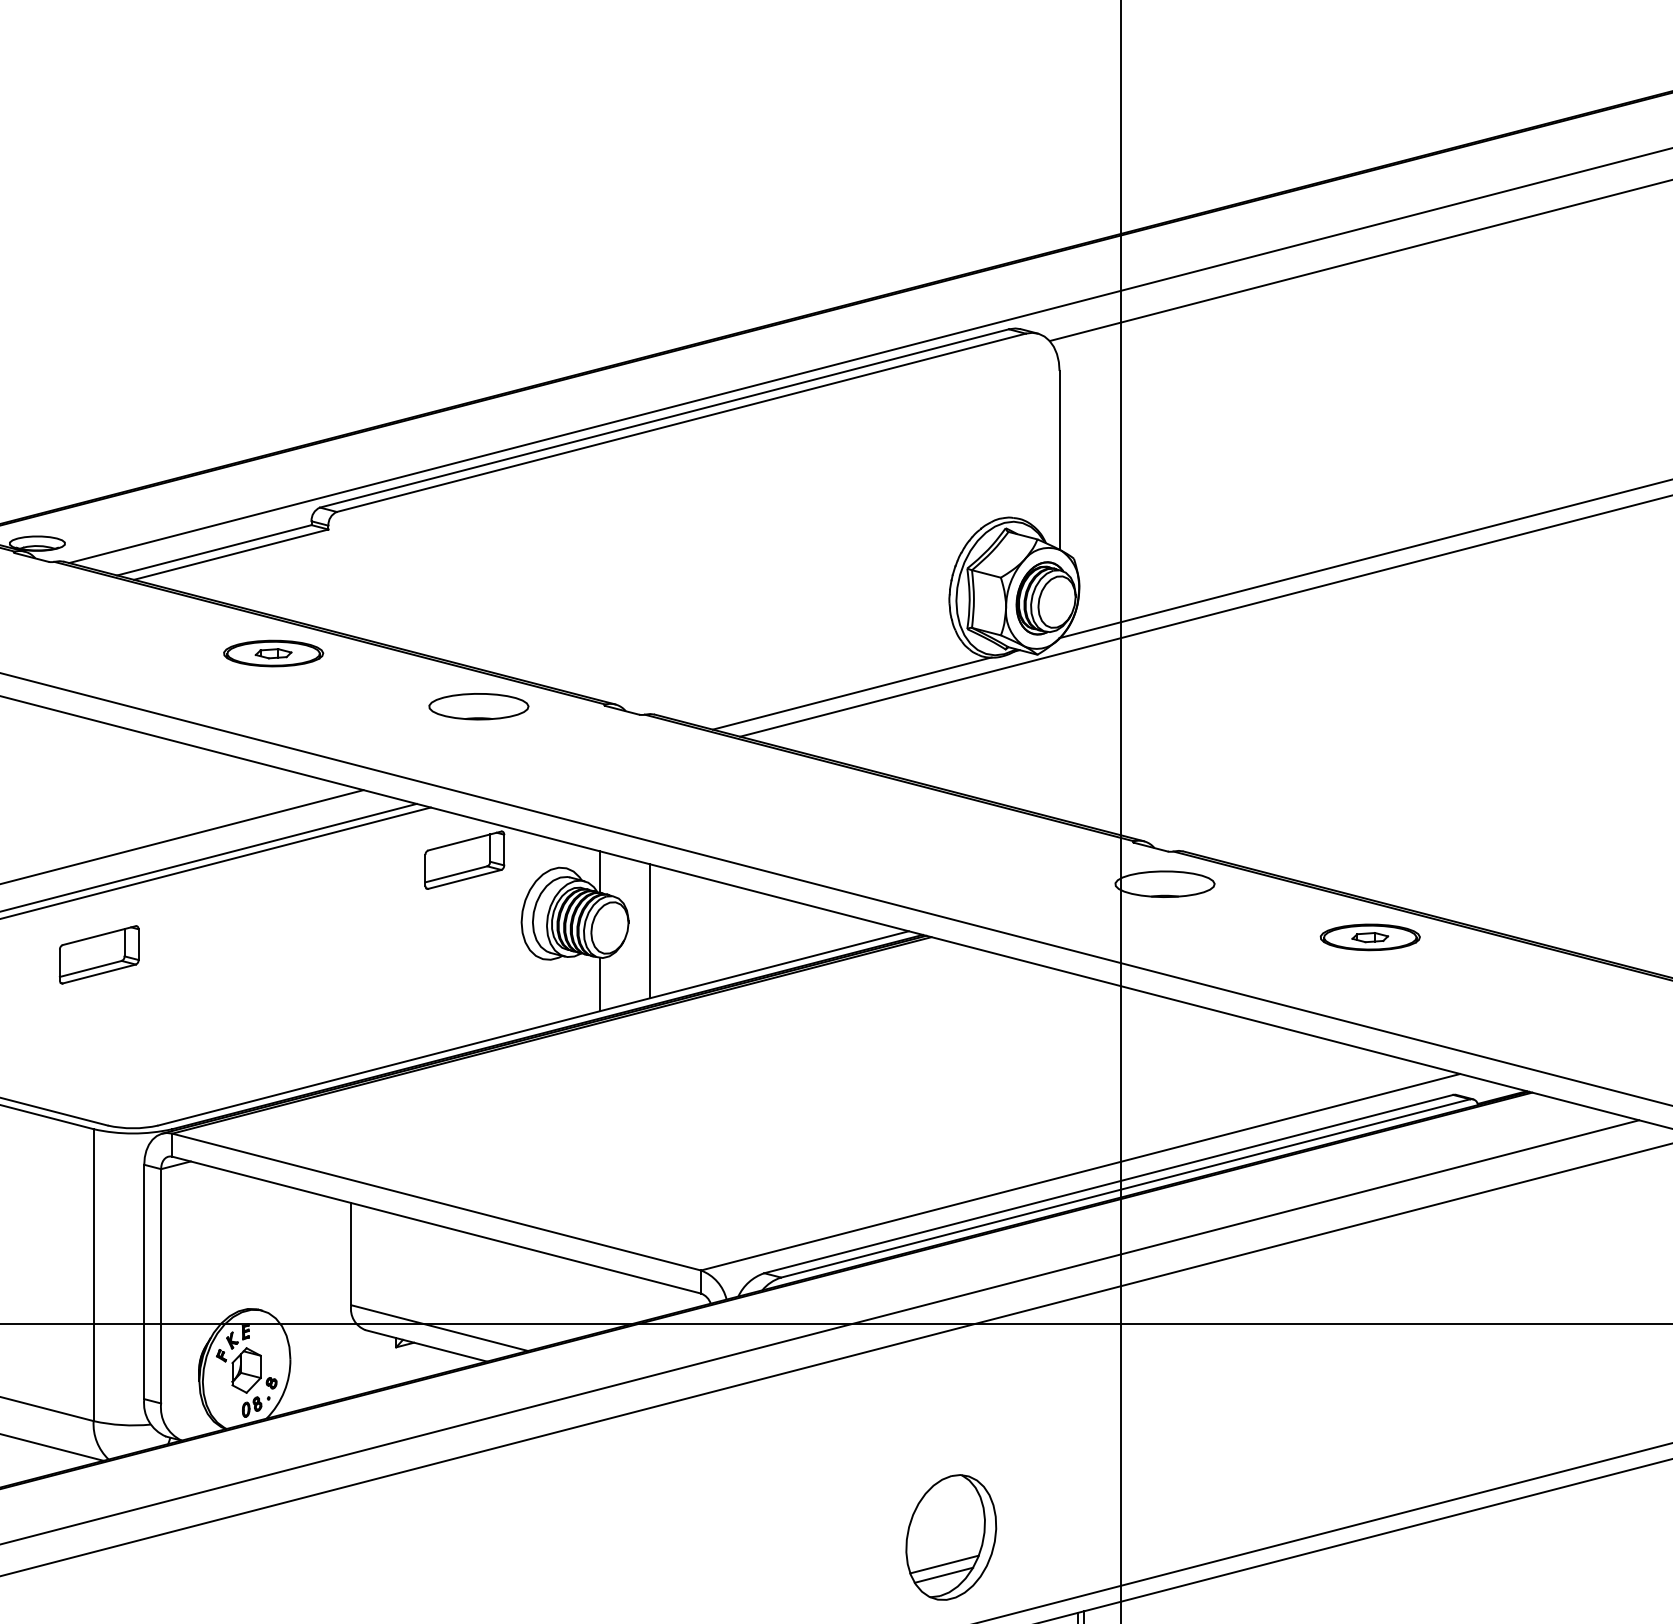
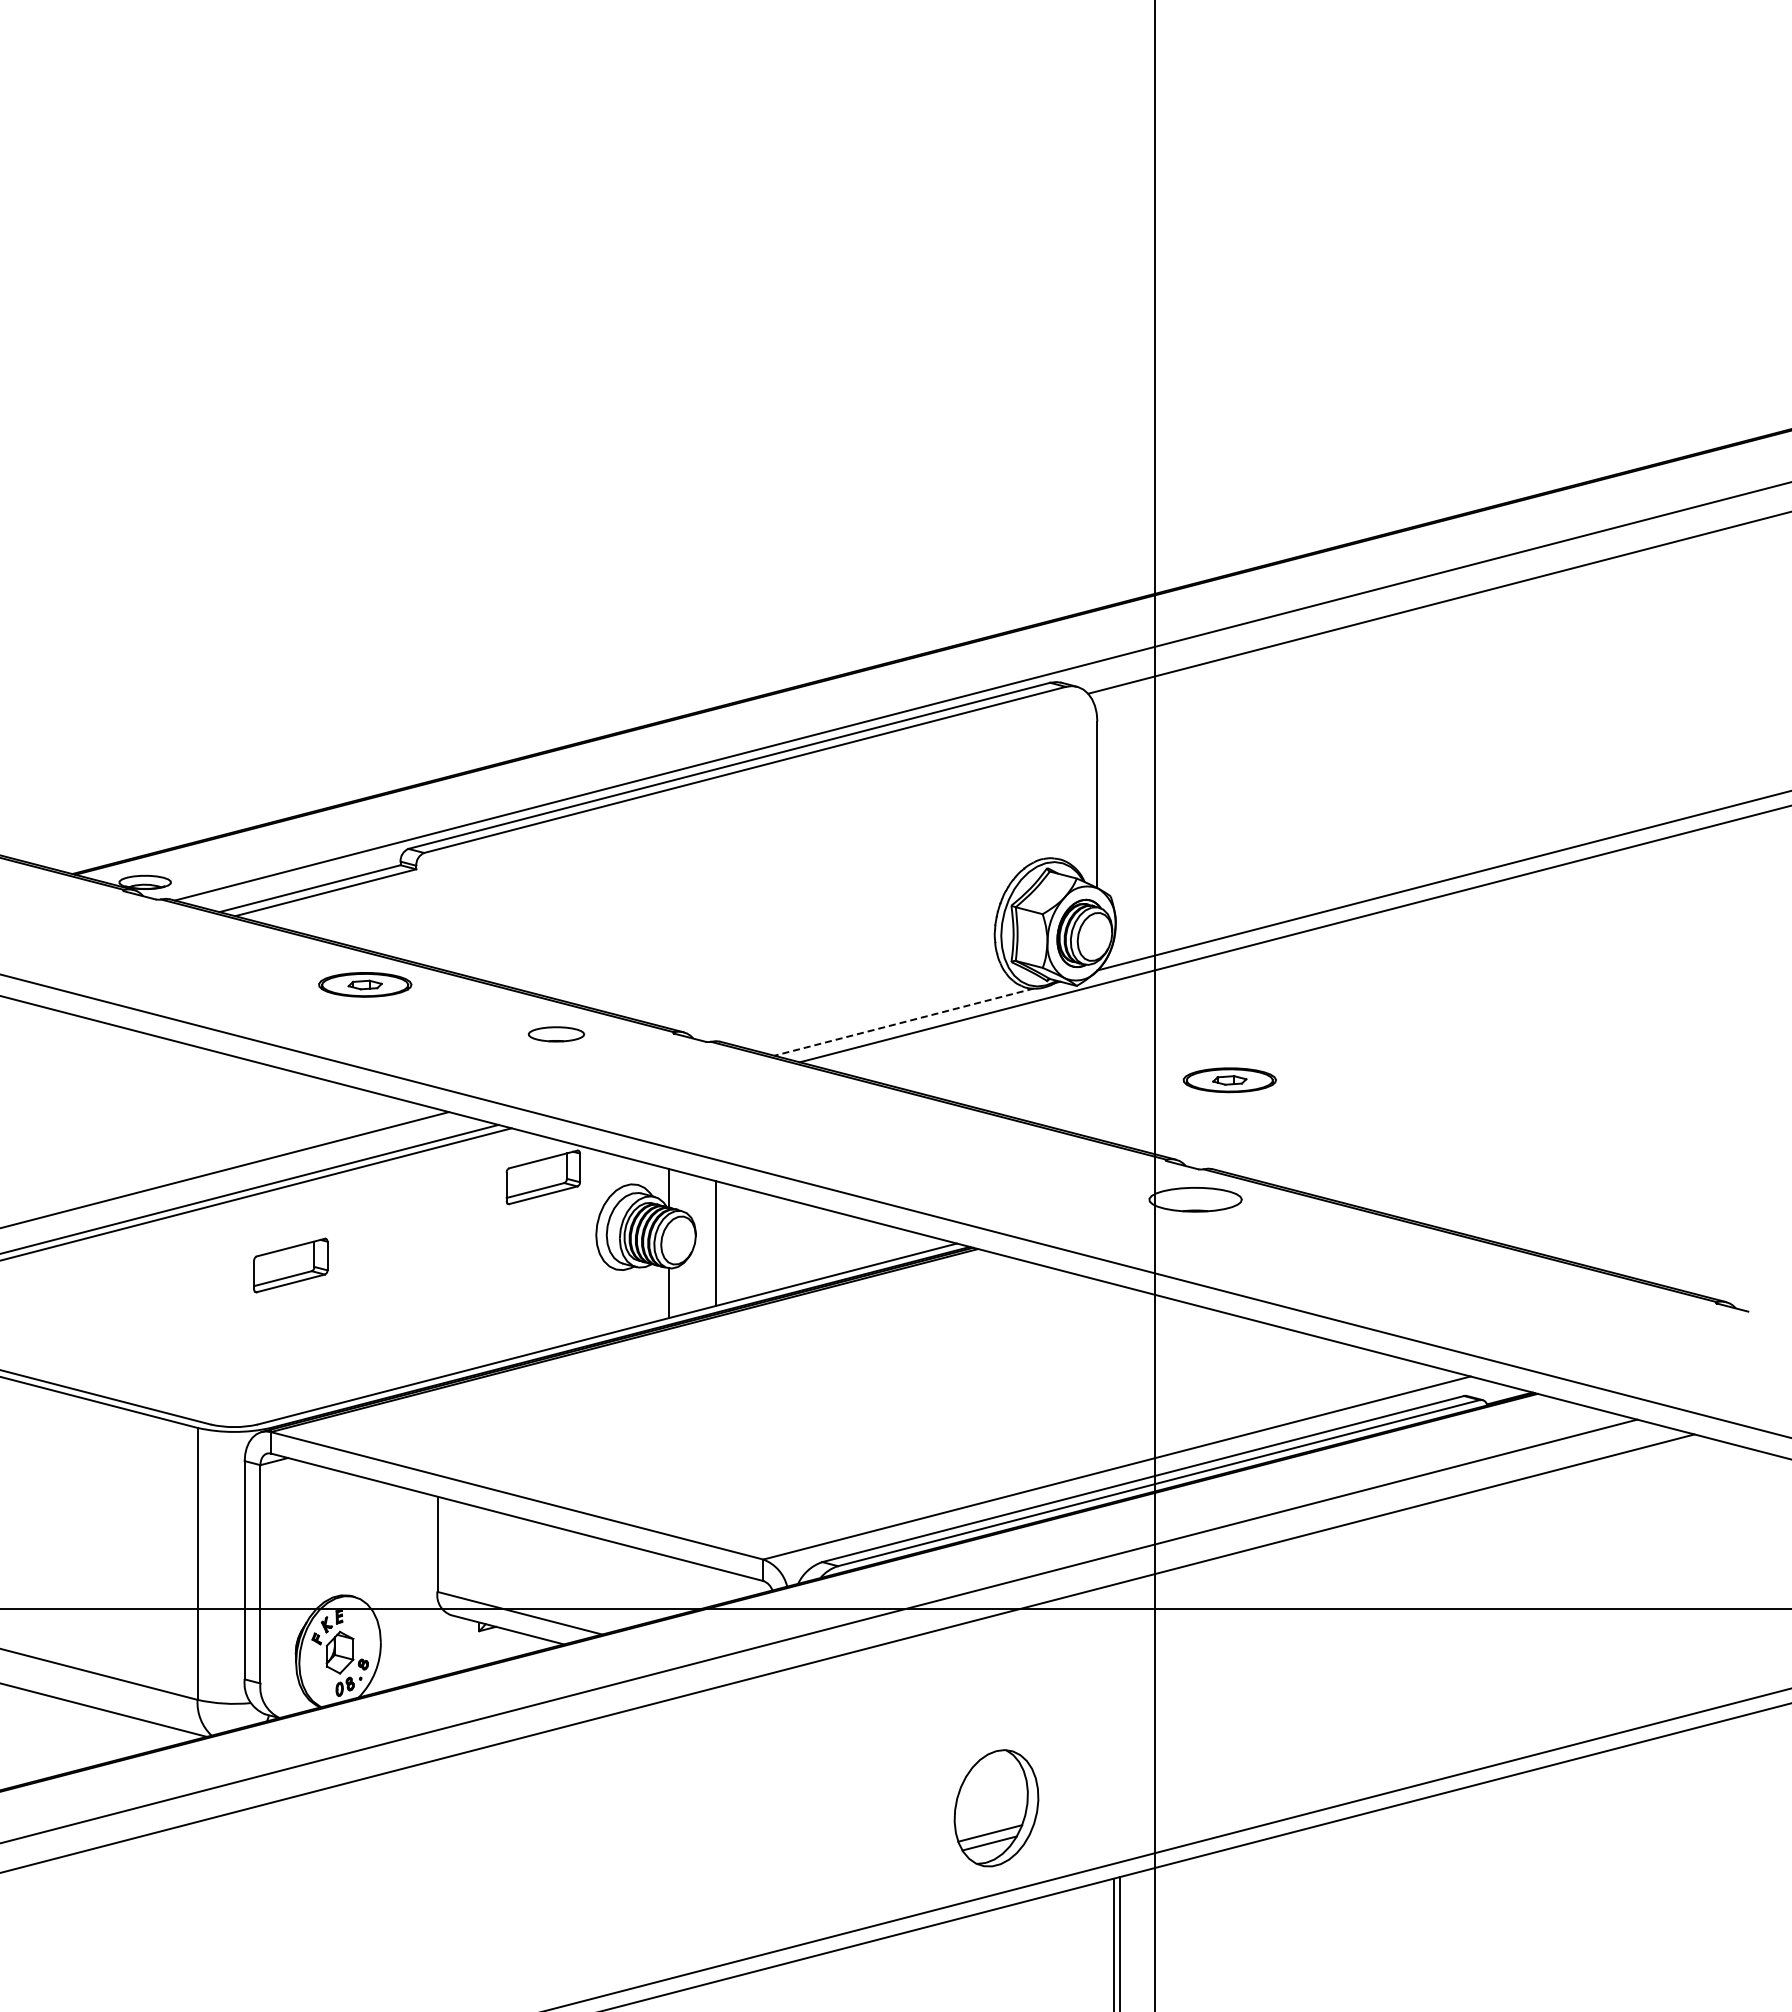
line: (851, 693) -> (903, 1022), solid -> dashed
part: (478, 706) -> (556, 1034), size x0.6
part: (1369, 937) -> (1229, 1080), moved
part: (98, 954) -> (290, 1265), moved

